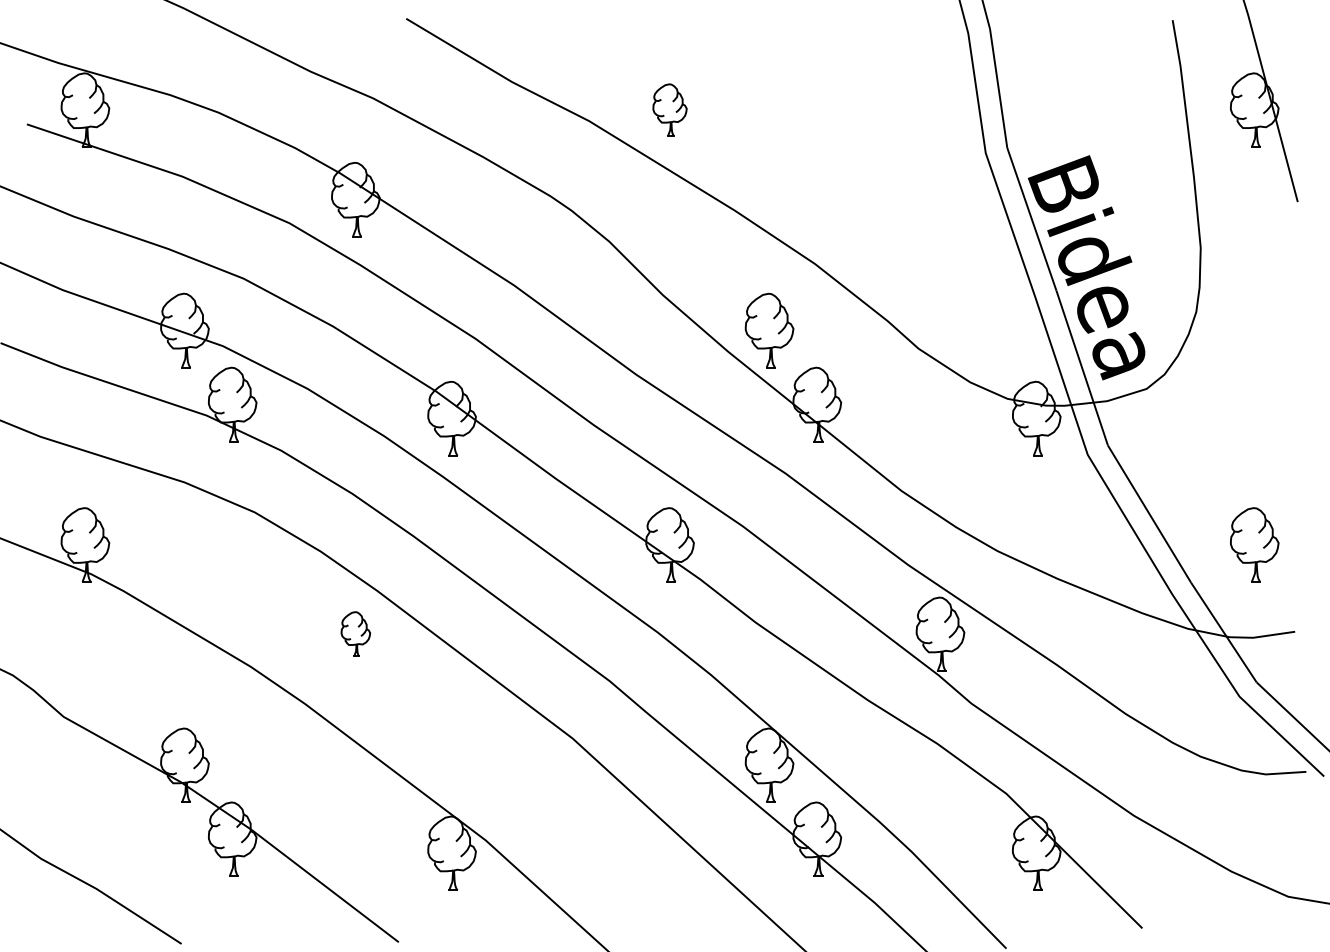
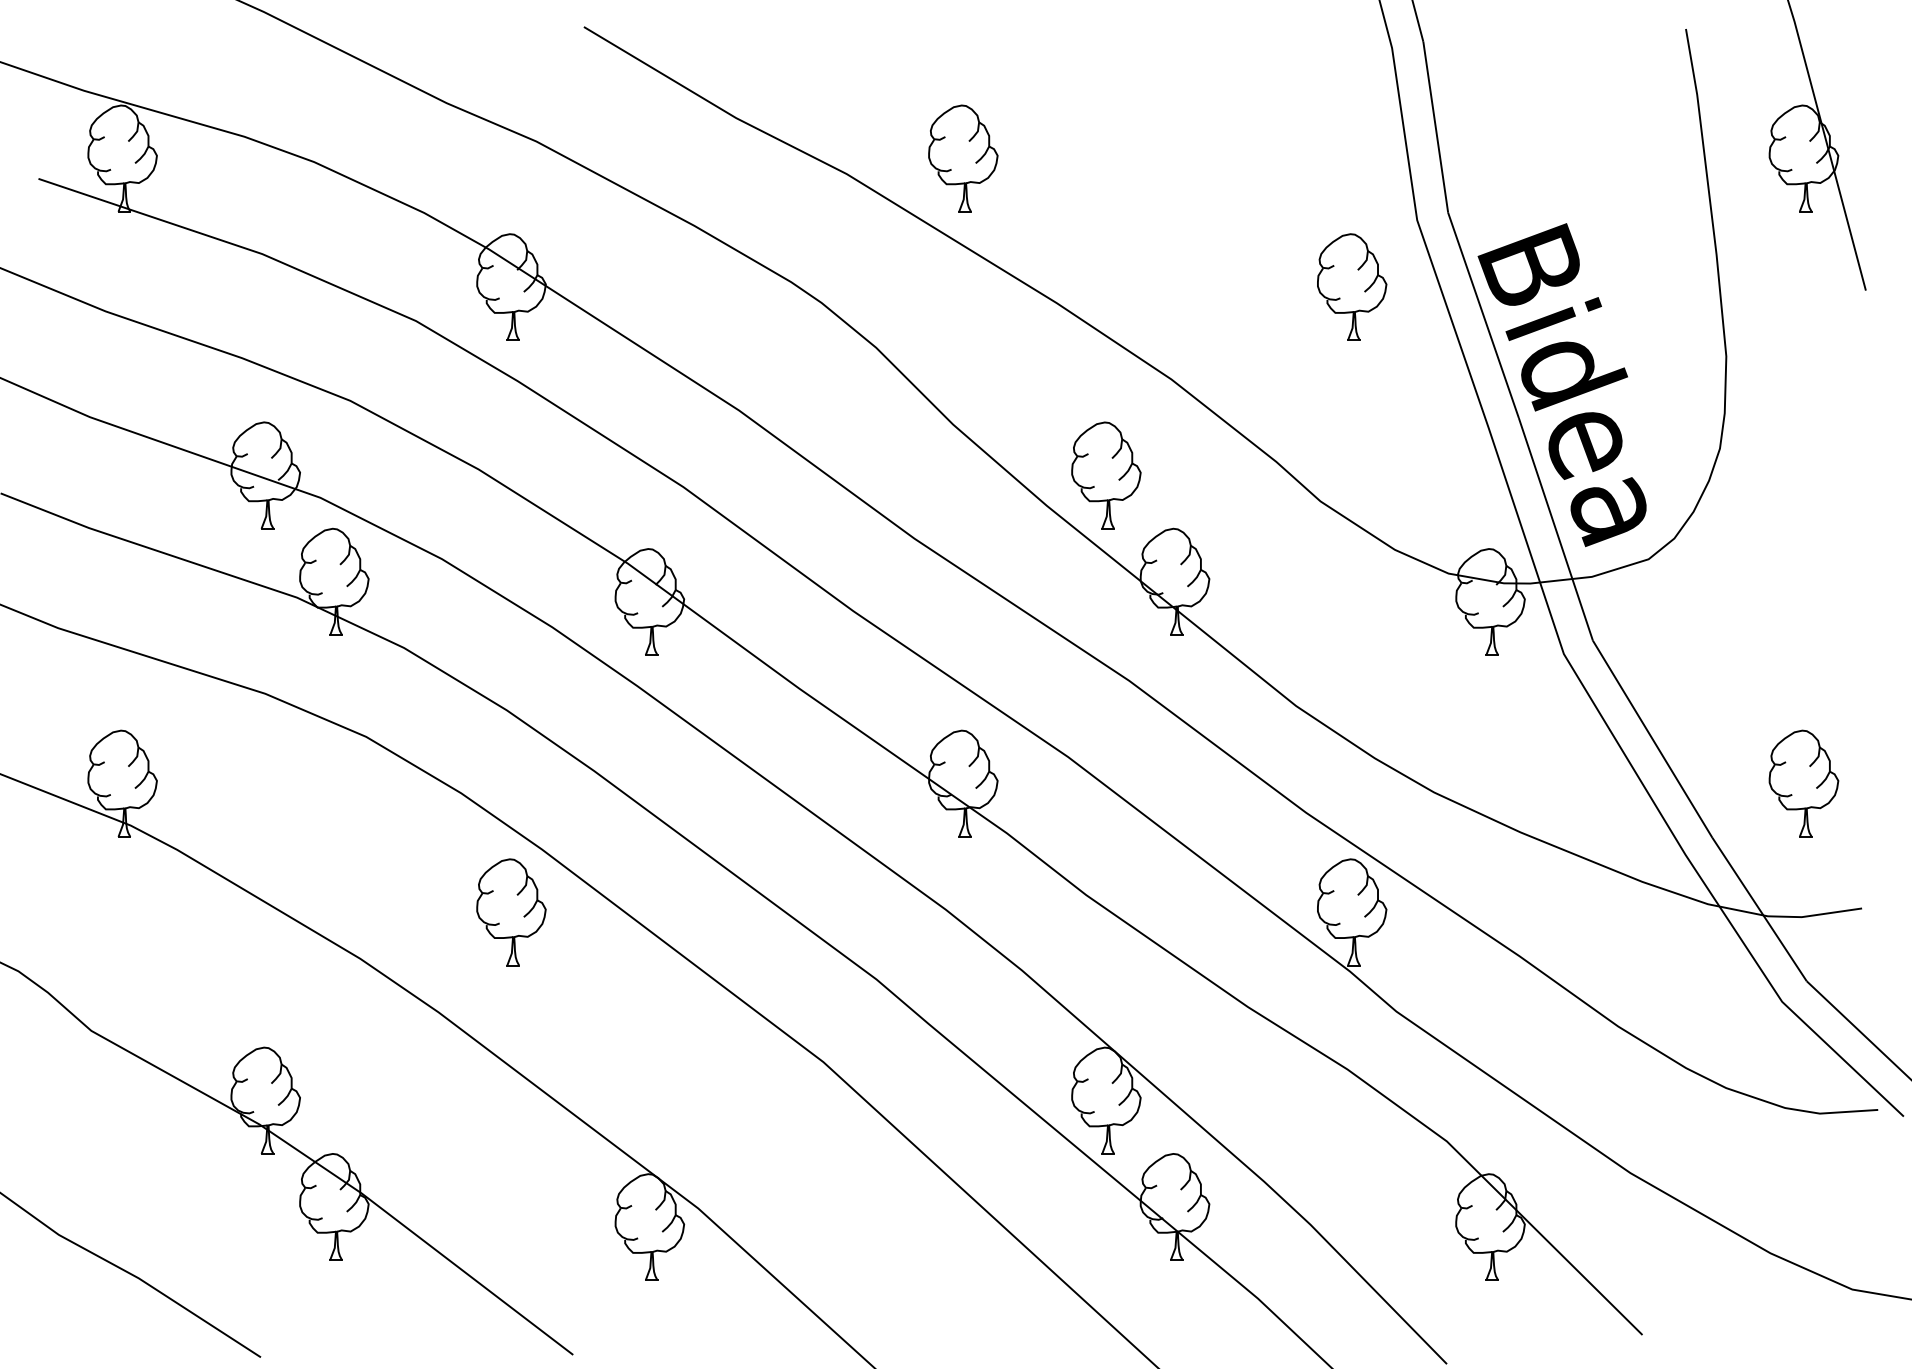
part: (669, 109) -> (962, 157), size x1.43
part: (940, 199) -> (1352, 286), added
part: (355, 633) -> (510, 910), size x1.67

